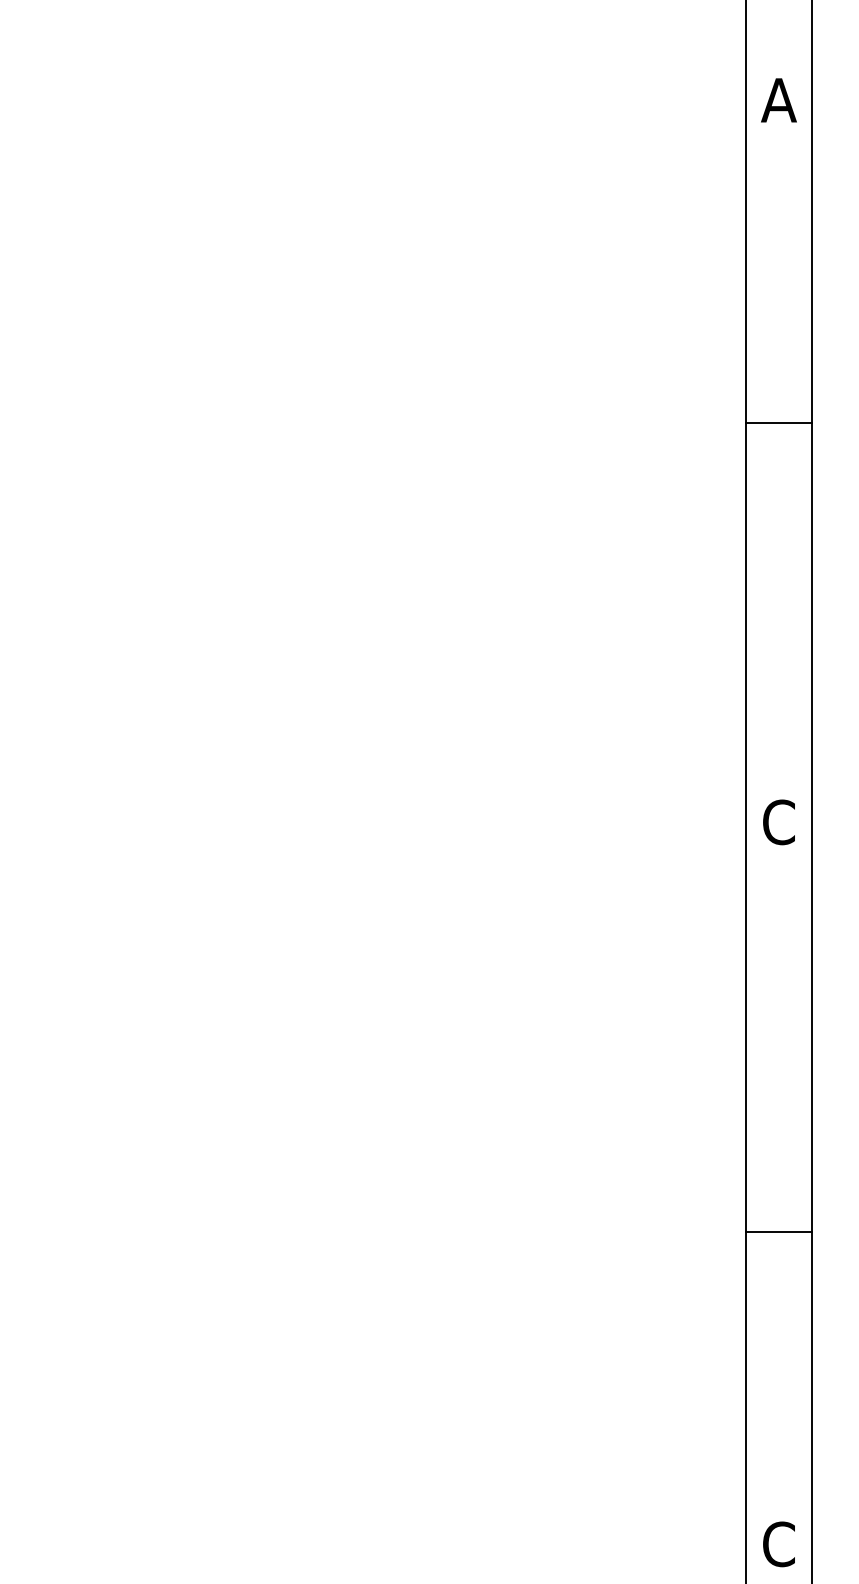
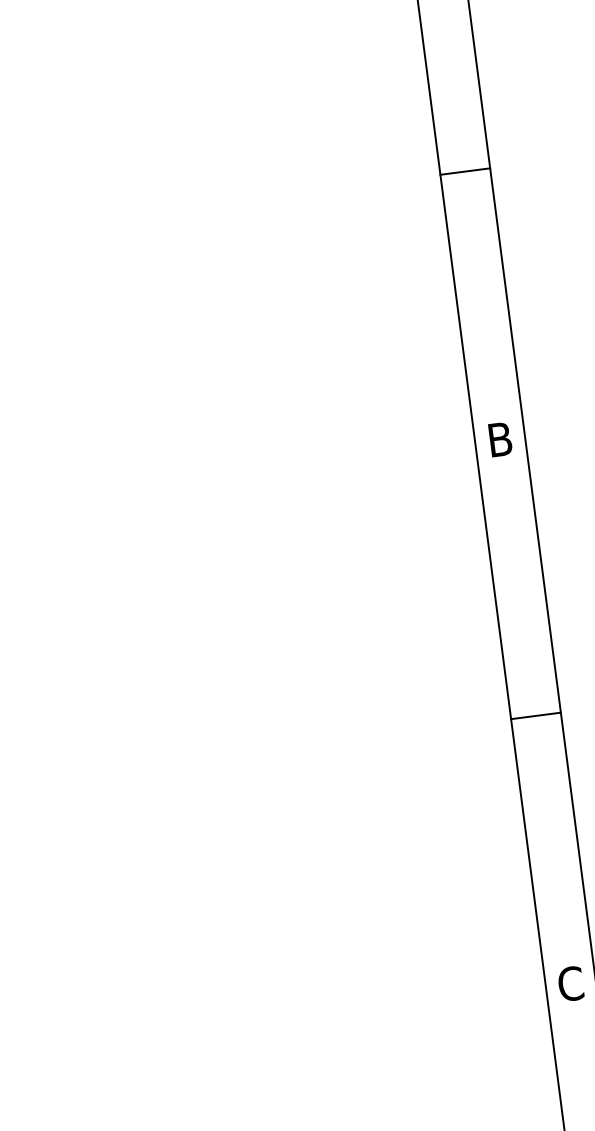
line: (778, 422) -> (464, 171), moved
text: (778, 822) -> (499, 439), C -> B
line: (778, 1231) -> (535, 715), moved

